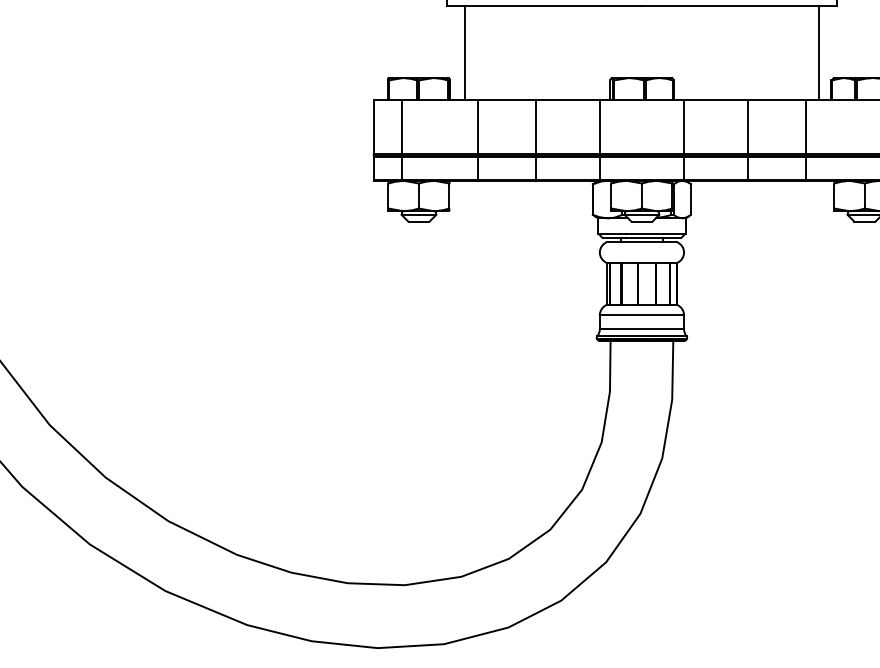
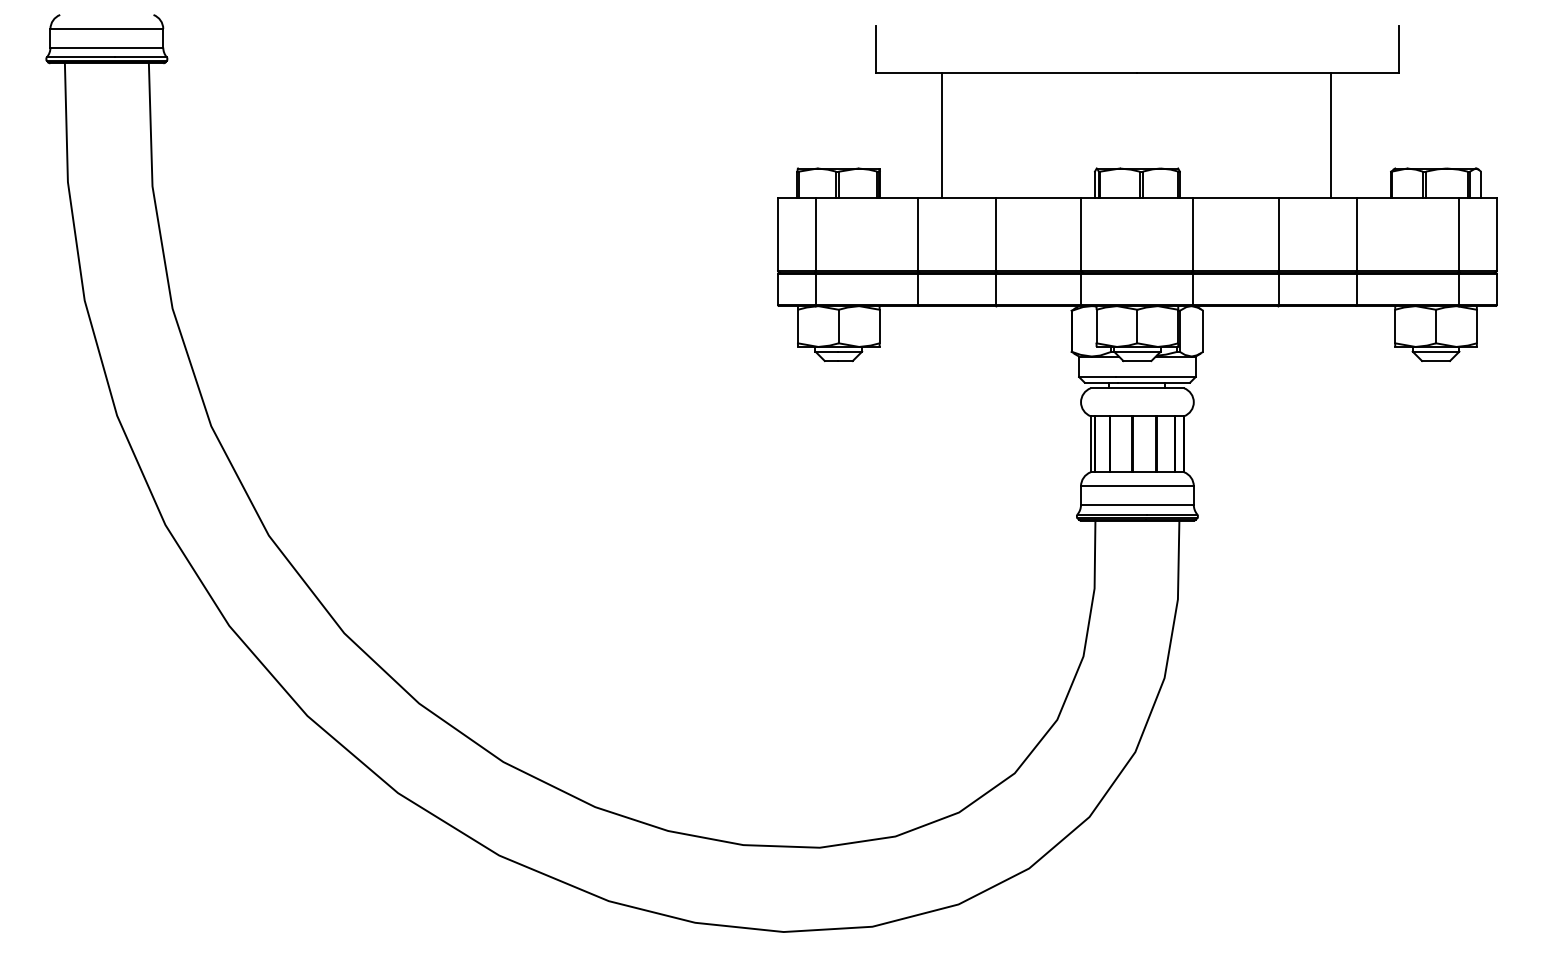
line: (465, 52) -> (942, 134), moved
line: (818, 52) -> (1331, 134), moved

